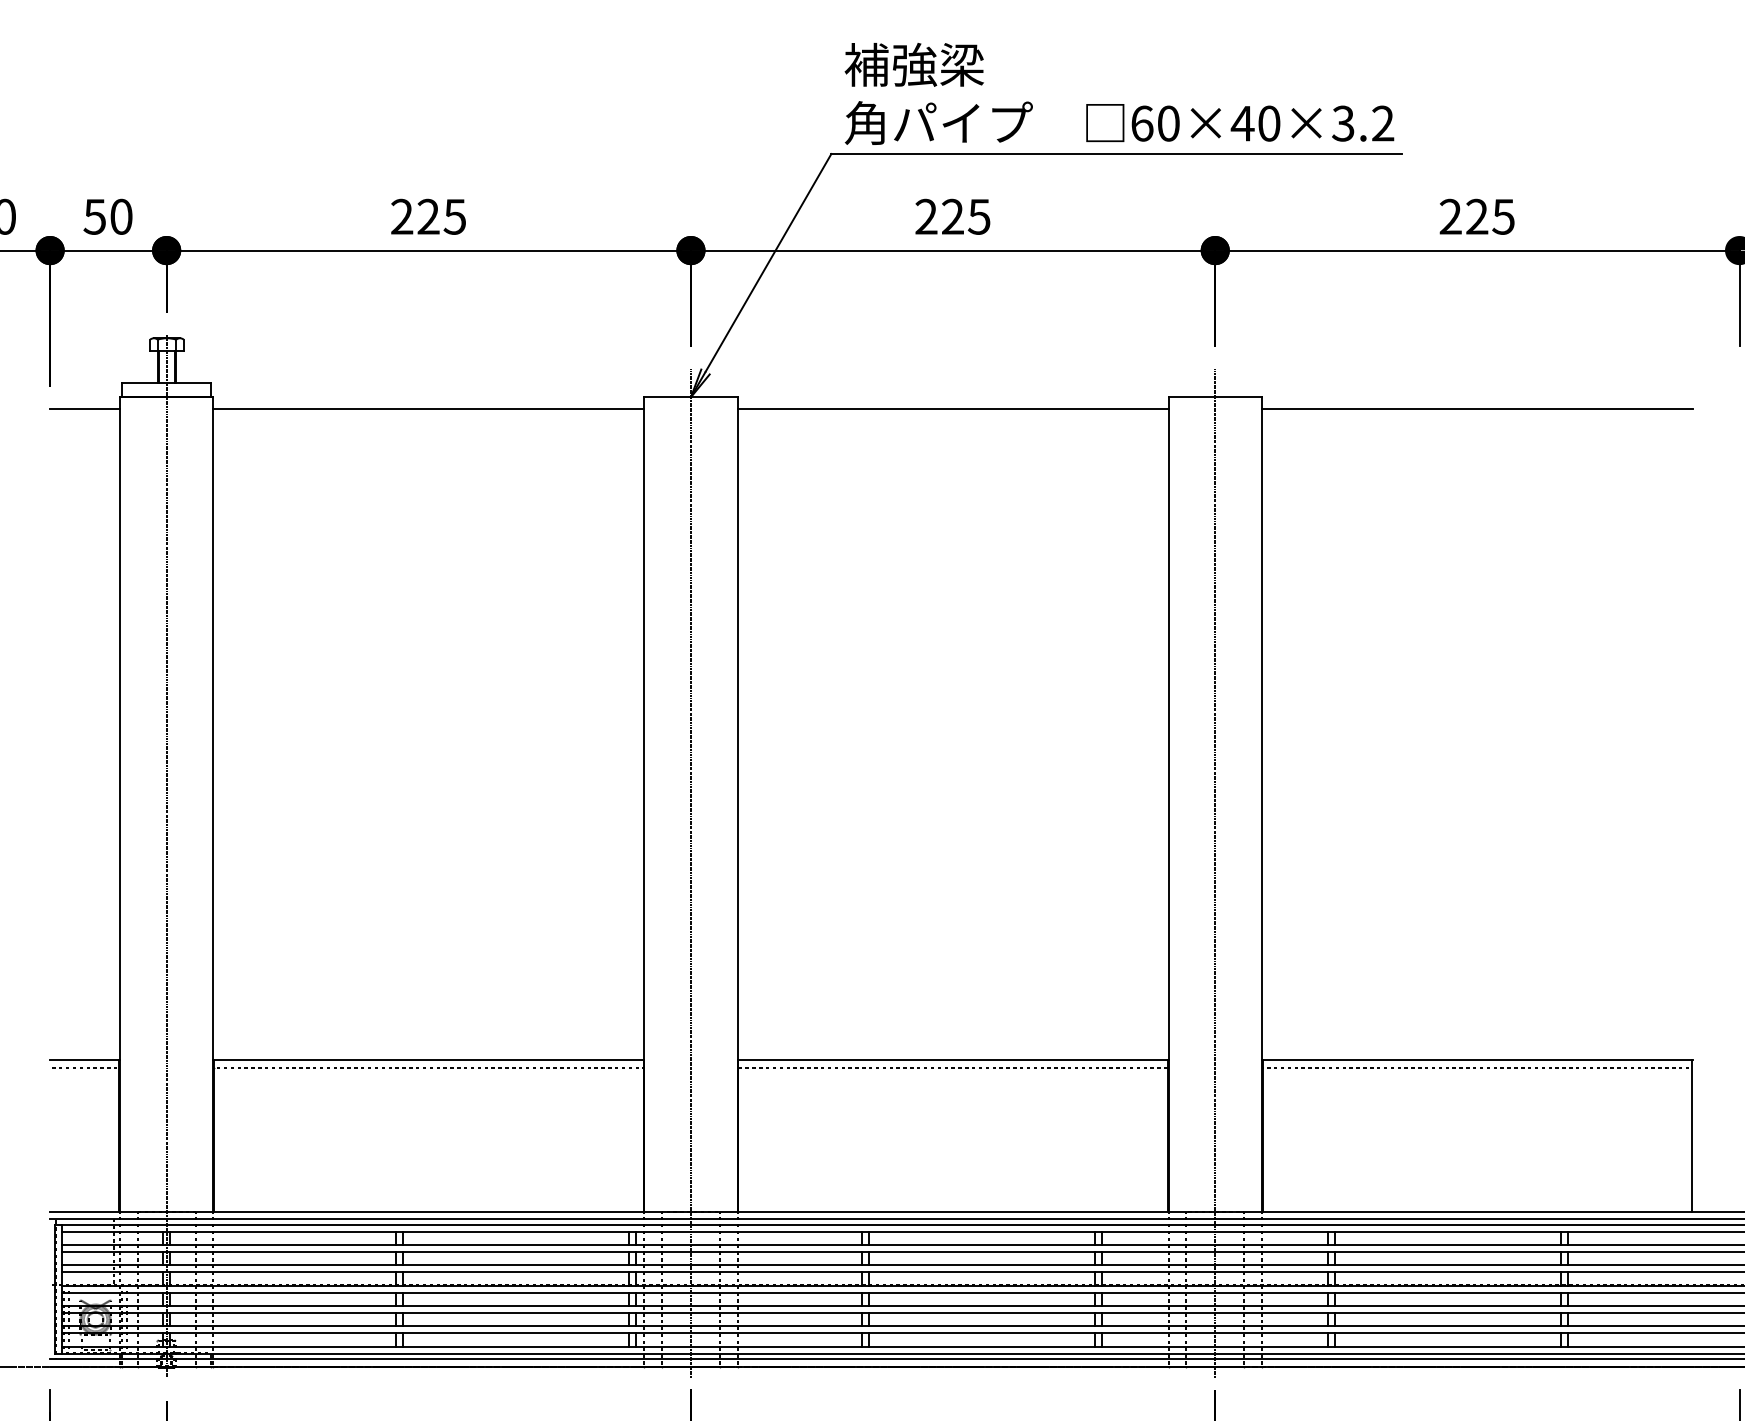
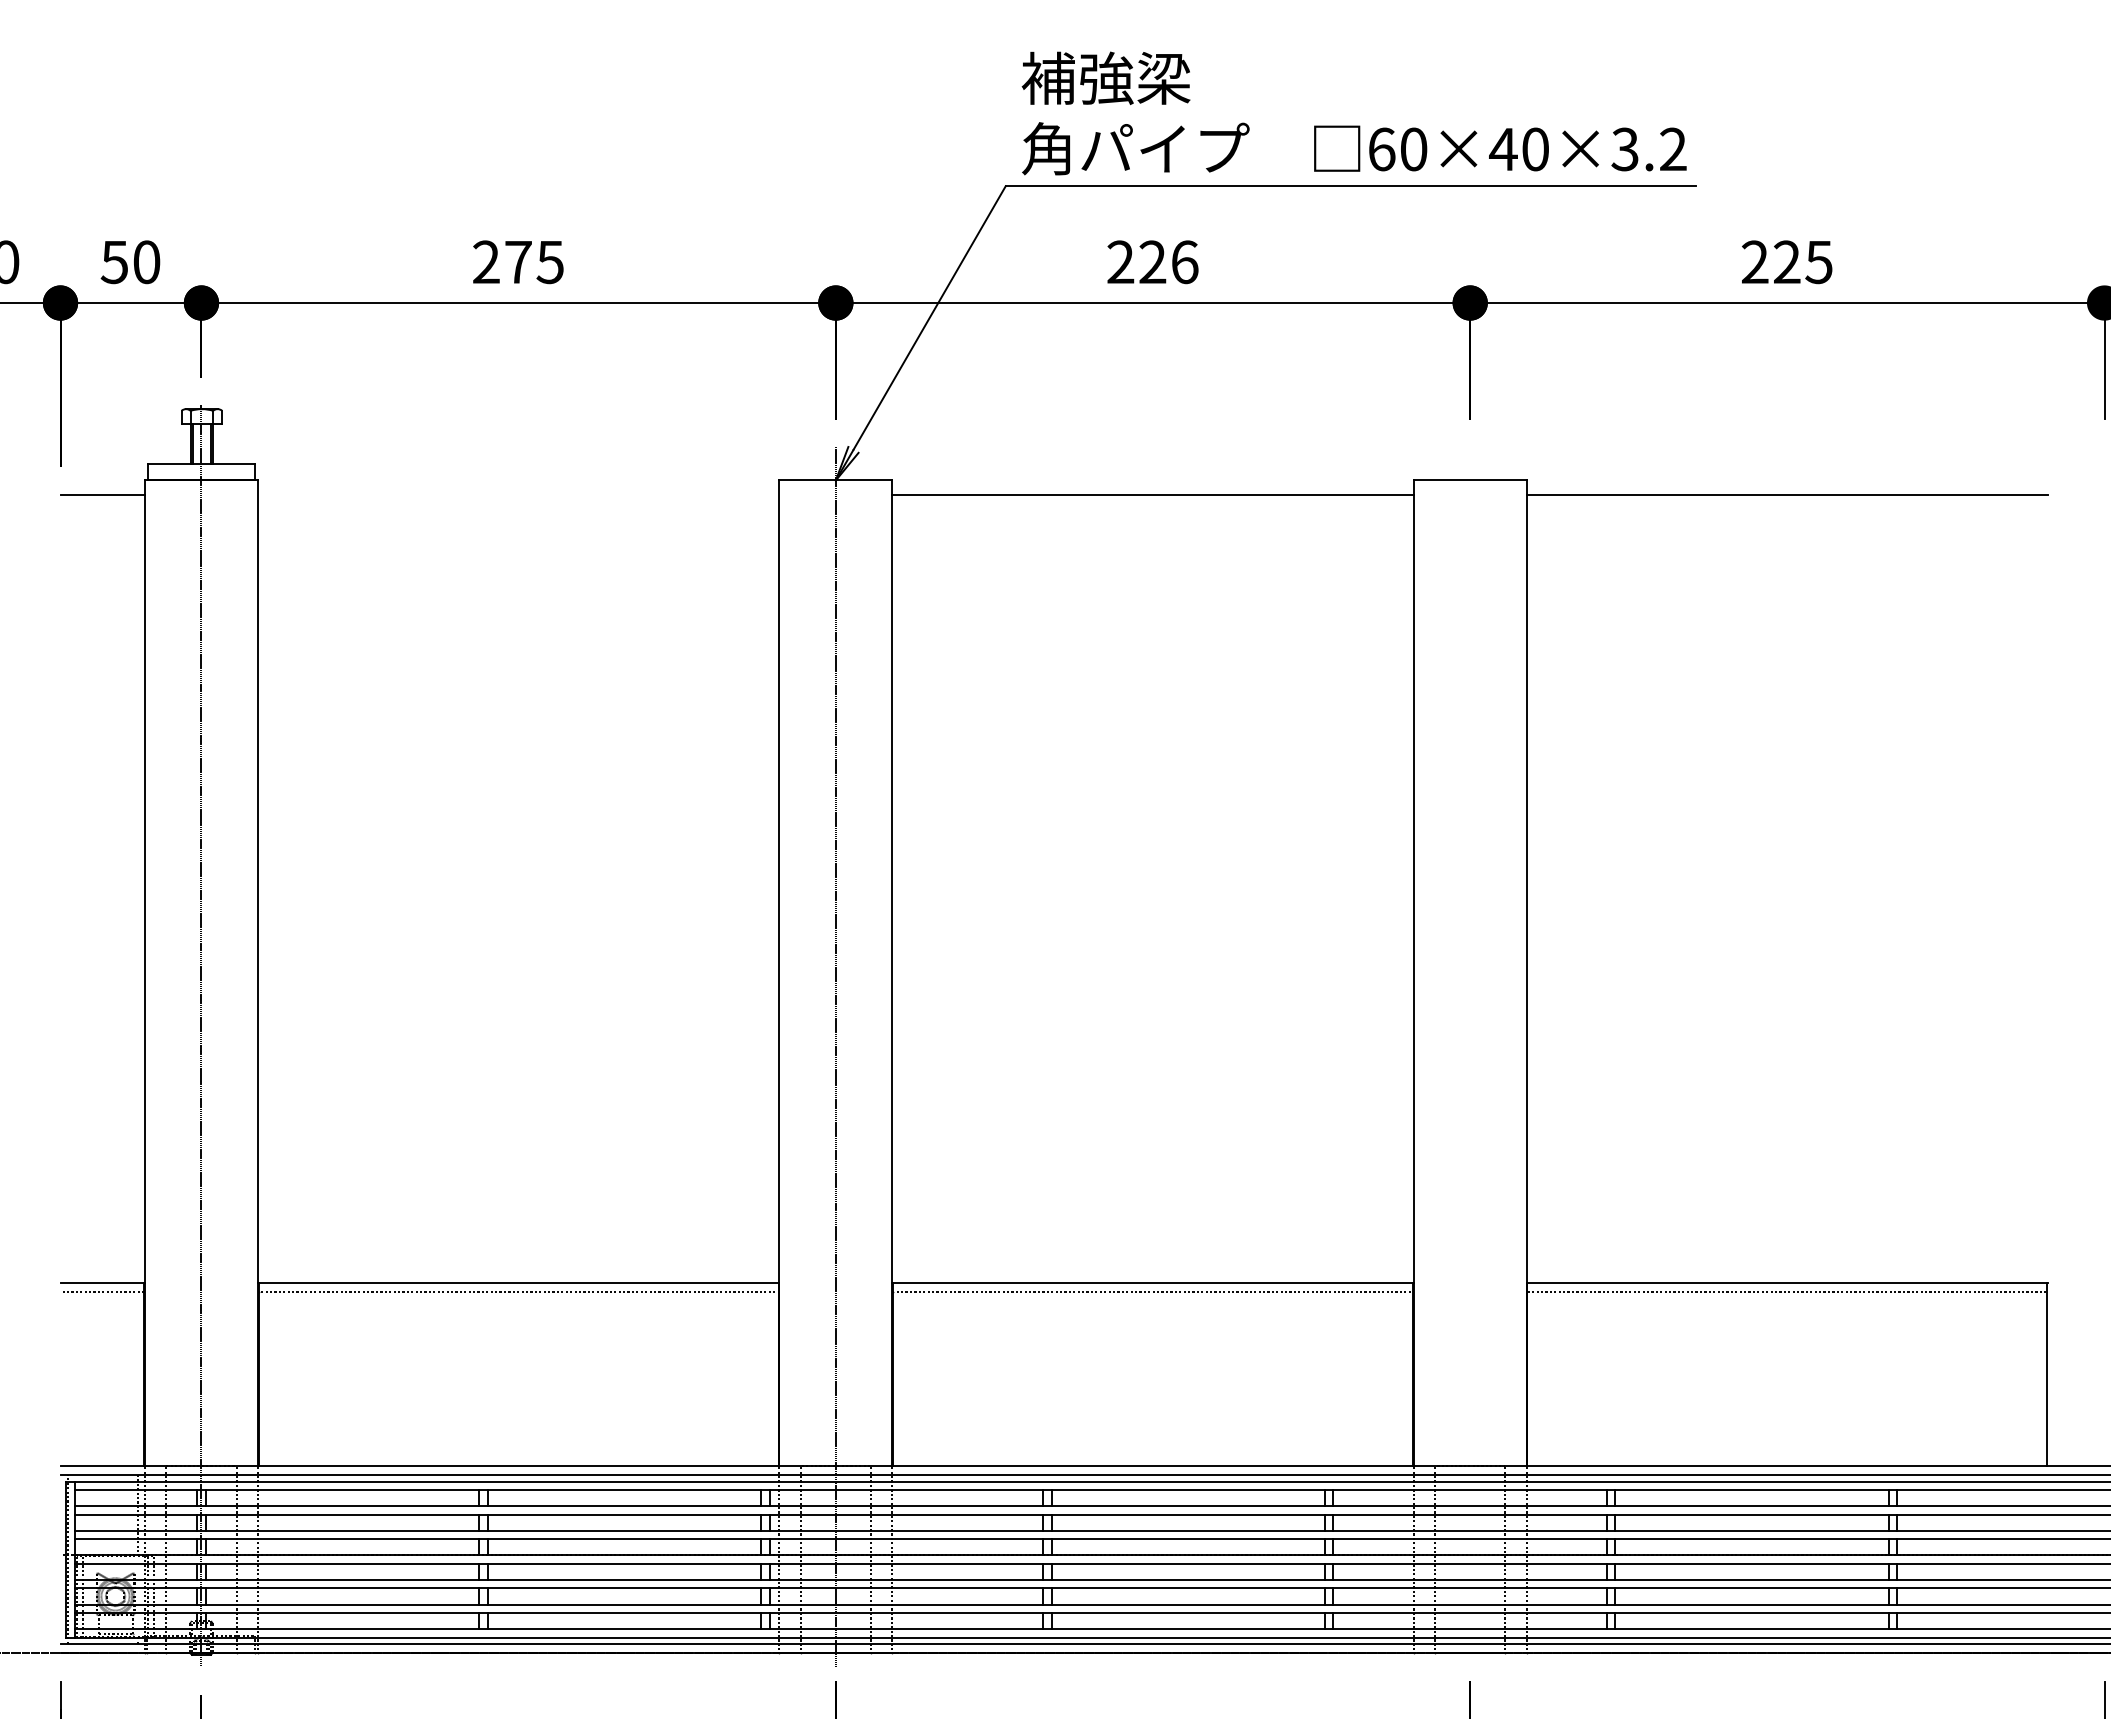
text: (428, 216) -> (518, 261), 225 -> 275
text: (979, 217) -> (1184, 262), 225 -> 226
line: (428, 408) -> (518, 494), removed
line: (1215, 873) -> (1470, 1056), removed

